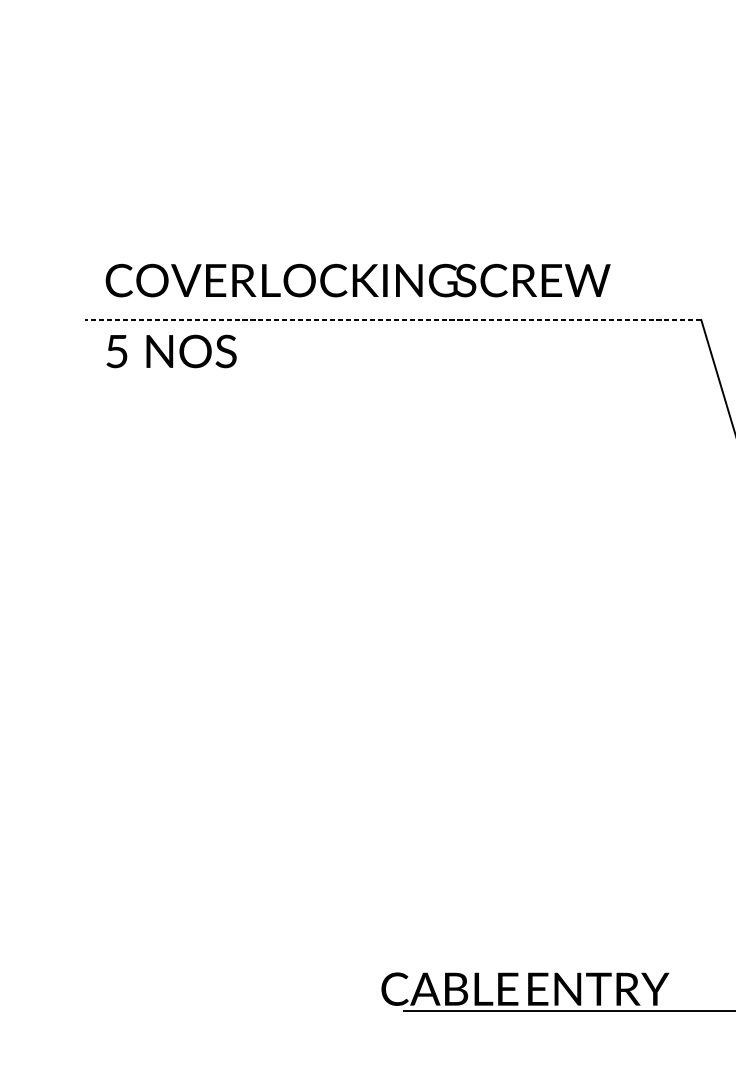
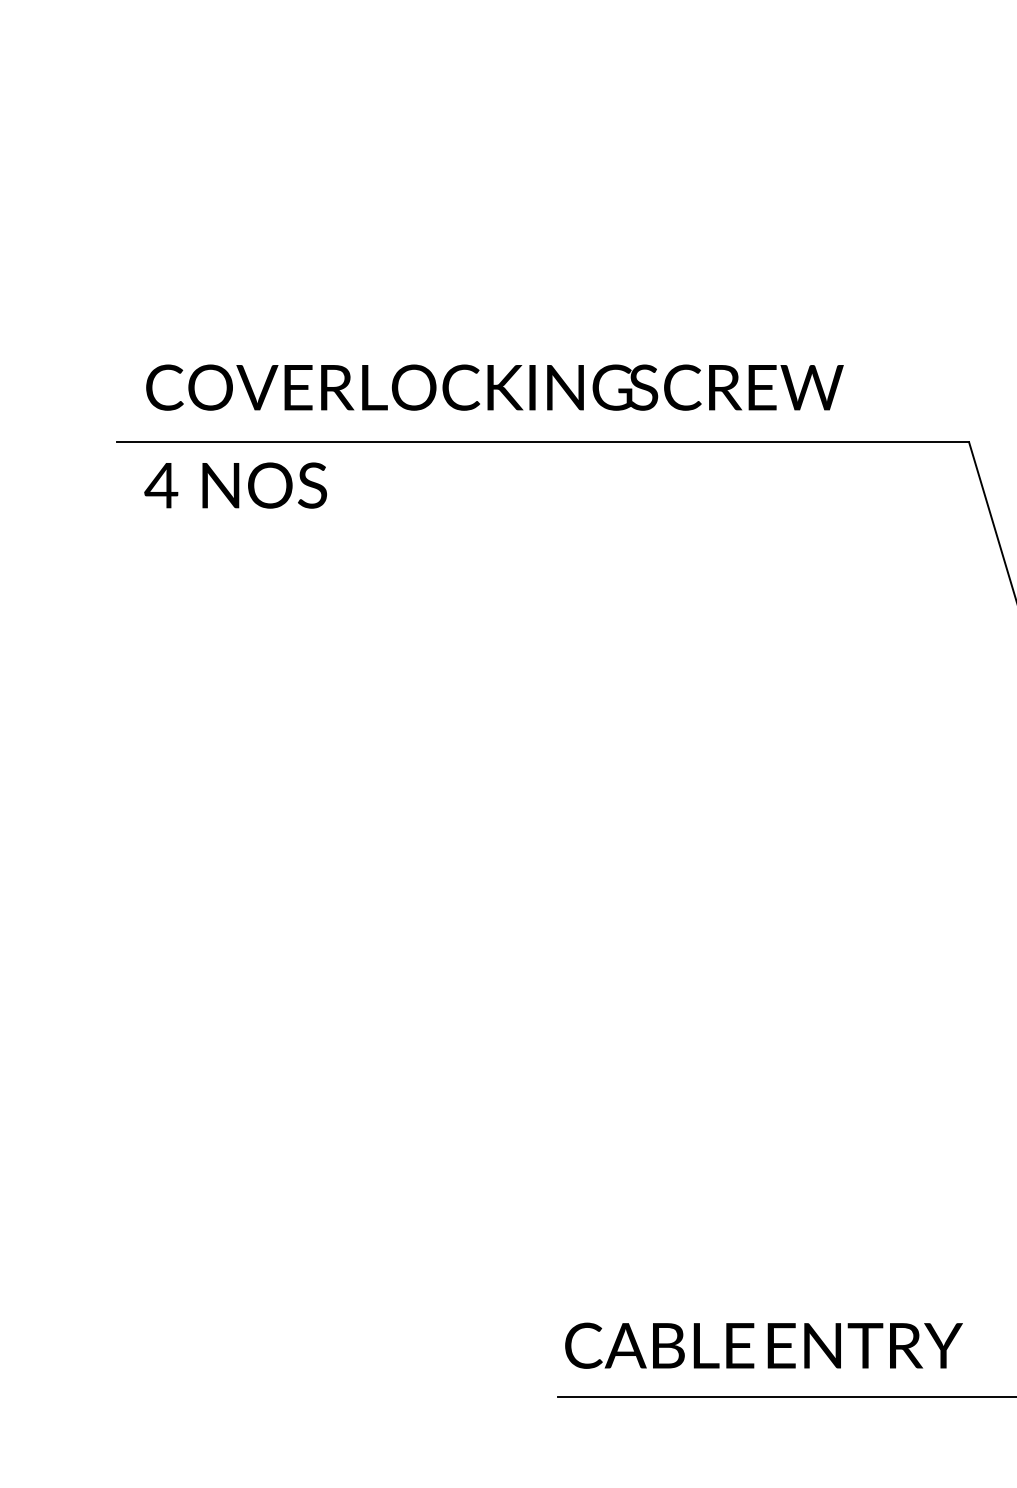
line: (392, 320) -> (542, 442), dashed -> solid
text: (116, 351) -> (161, 485), 5 -> 4
text: (525, 989) -> (763, 1345), moved

